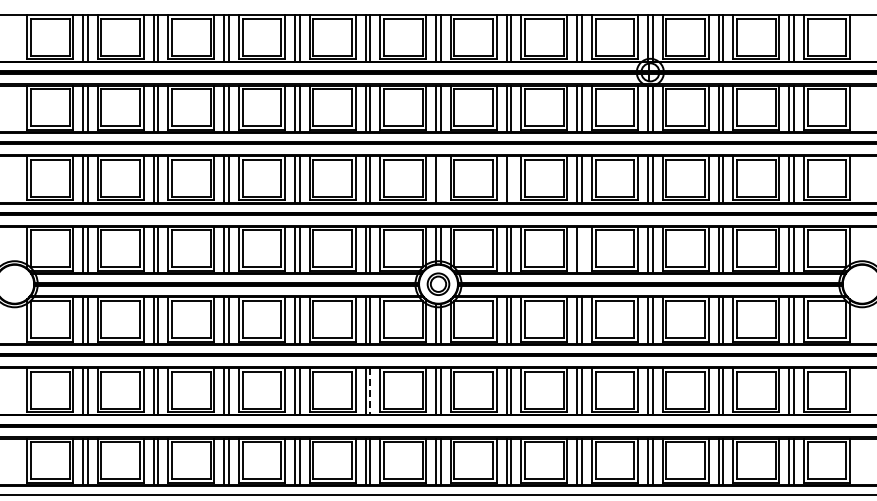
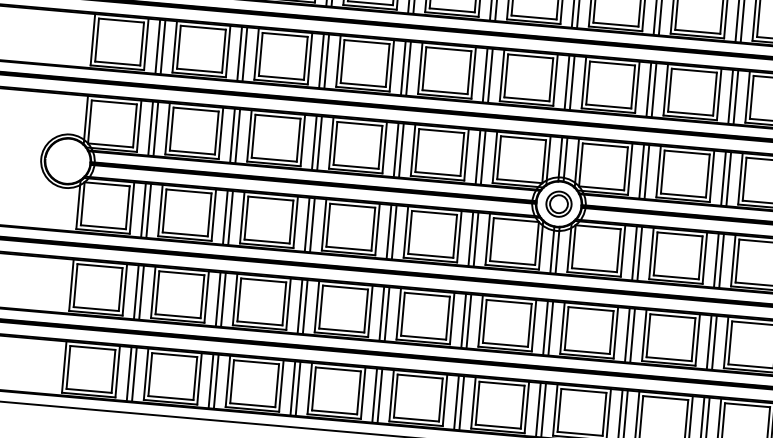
line: (440, 179) -> (571, 83), added
line: (511, 179) -> (654, 90), added
line: (582, 249) -> (729, 178), added
line: (370, 391) -> (469, 321), dashed -> solid

